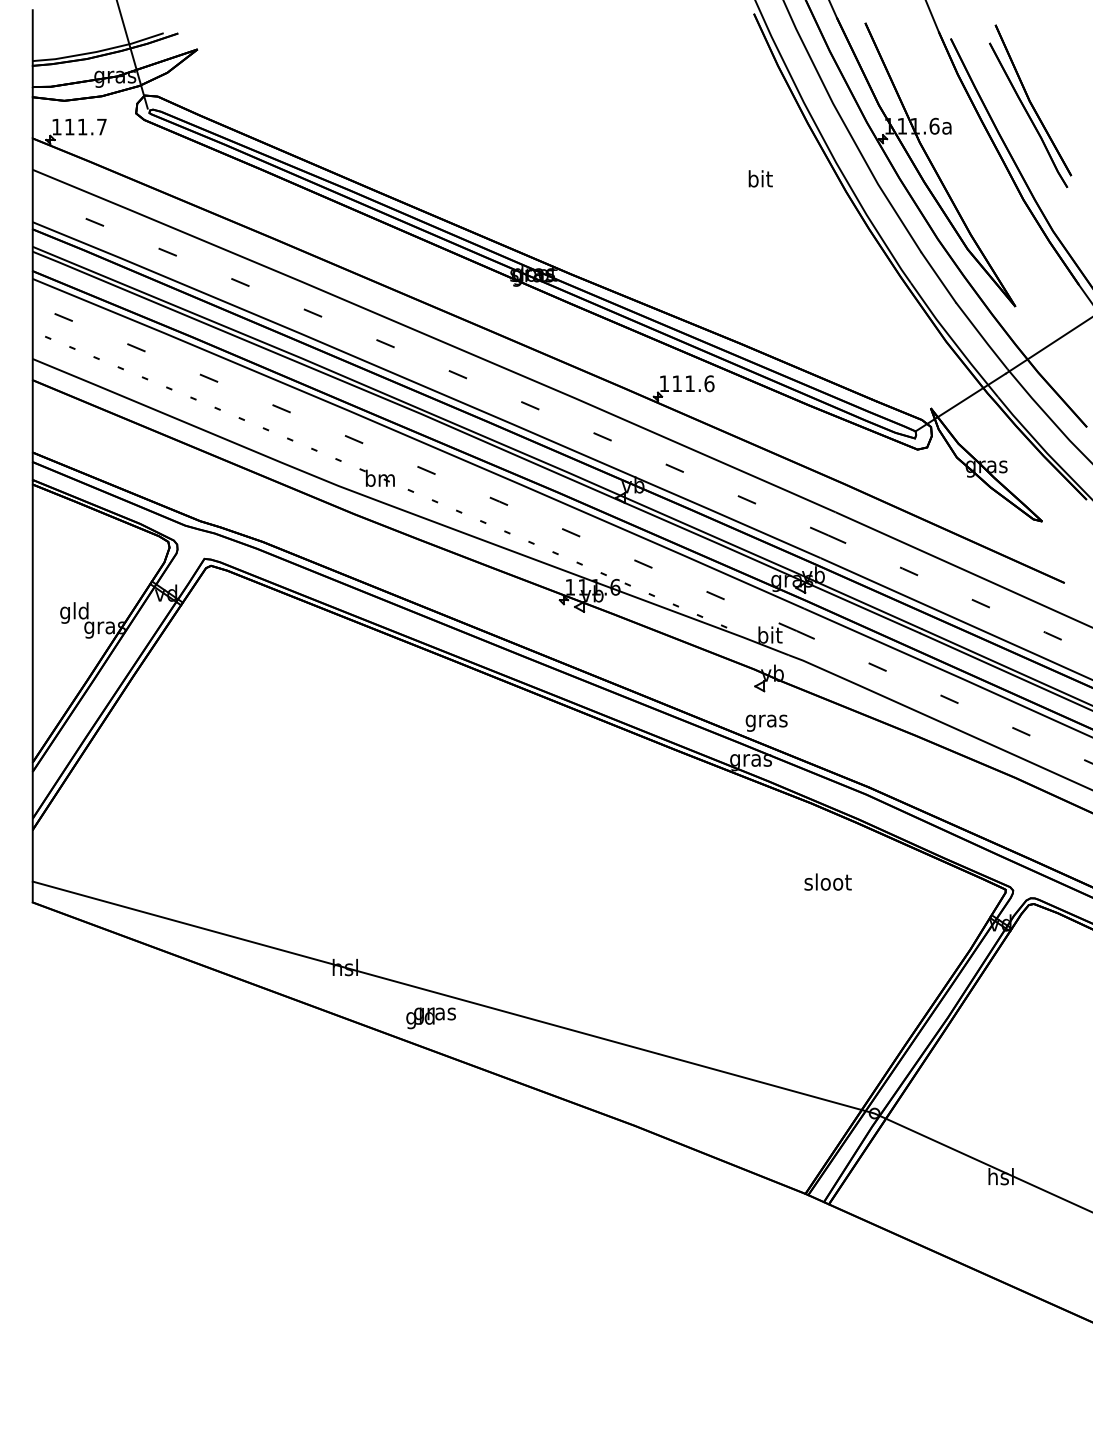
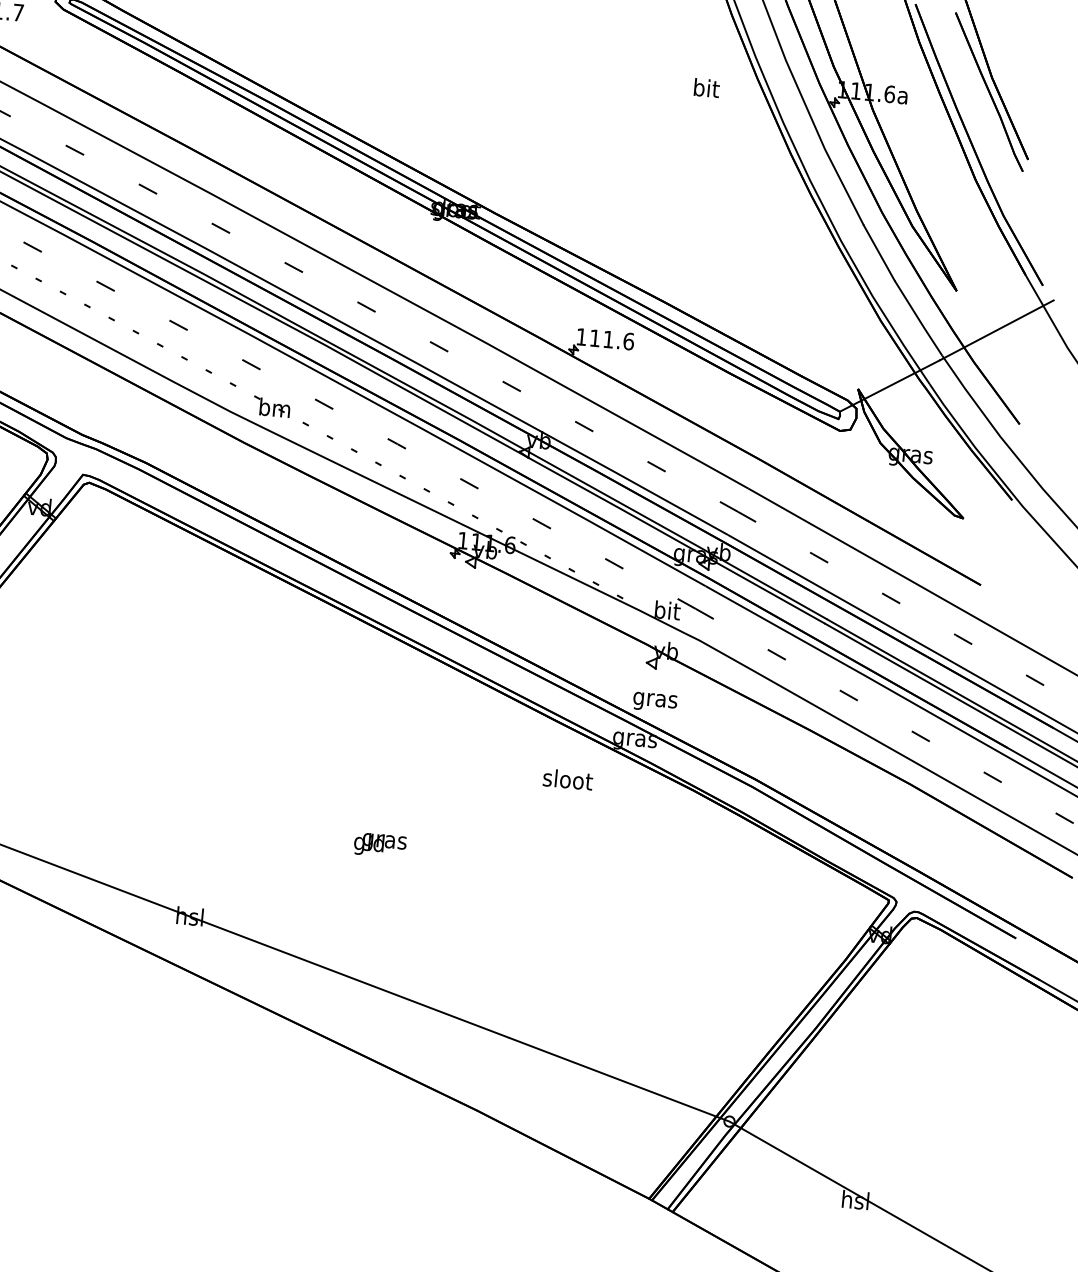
text: (760, 178) -> (706, 87), moved
text: (827, 881) -> (567, 778), moved
text: (430, 1018) -> (379, 845), moved

